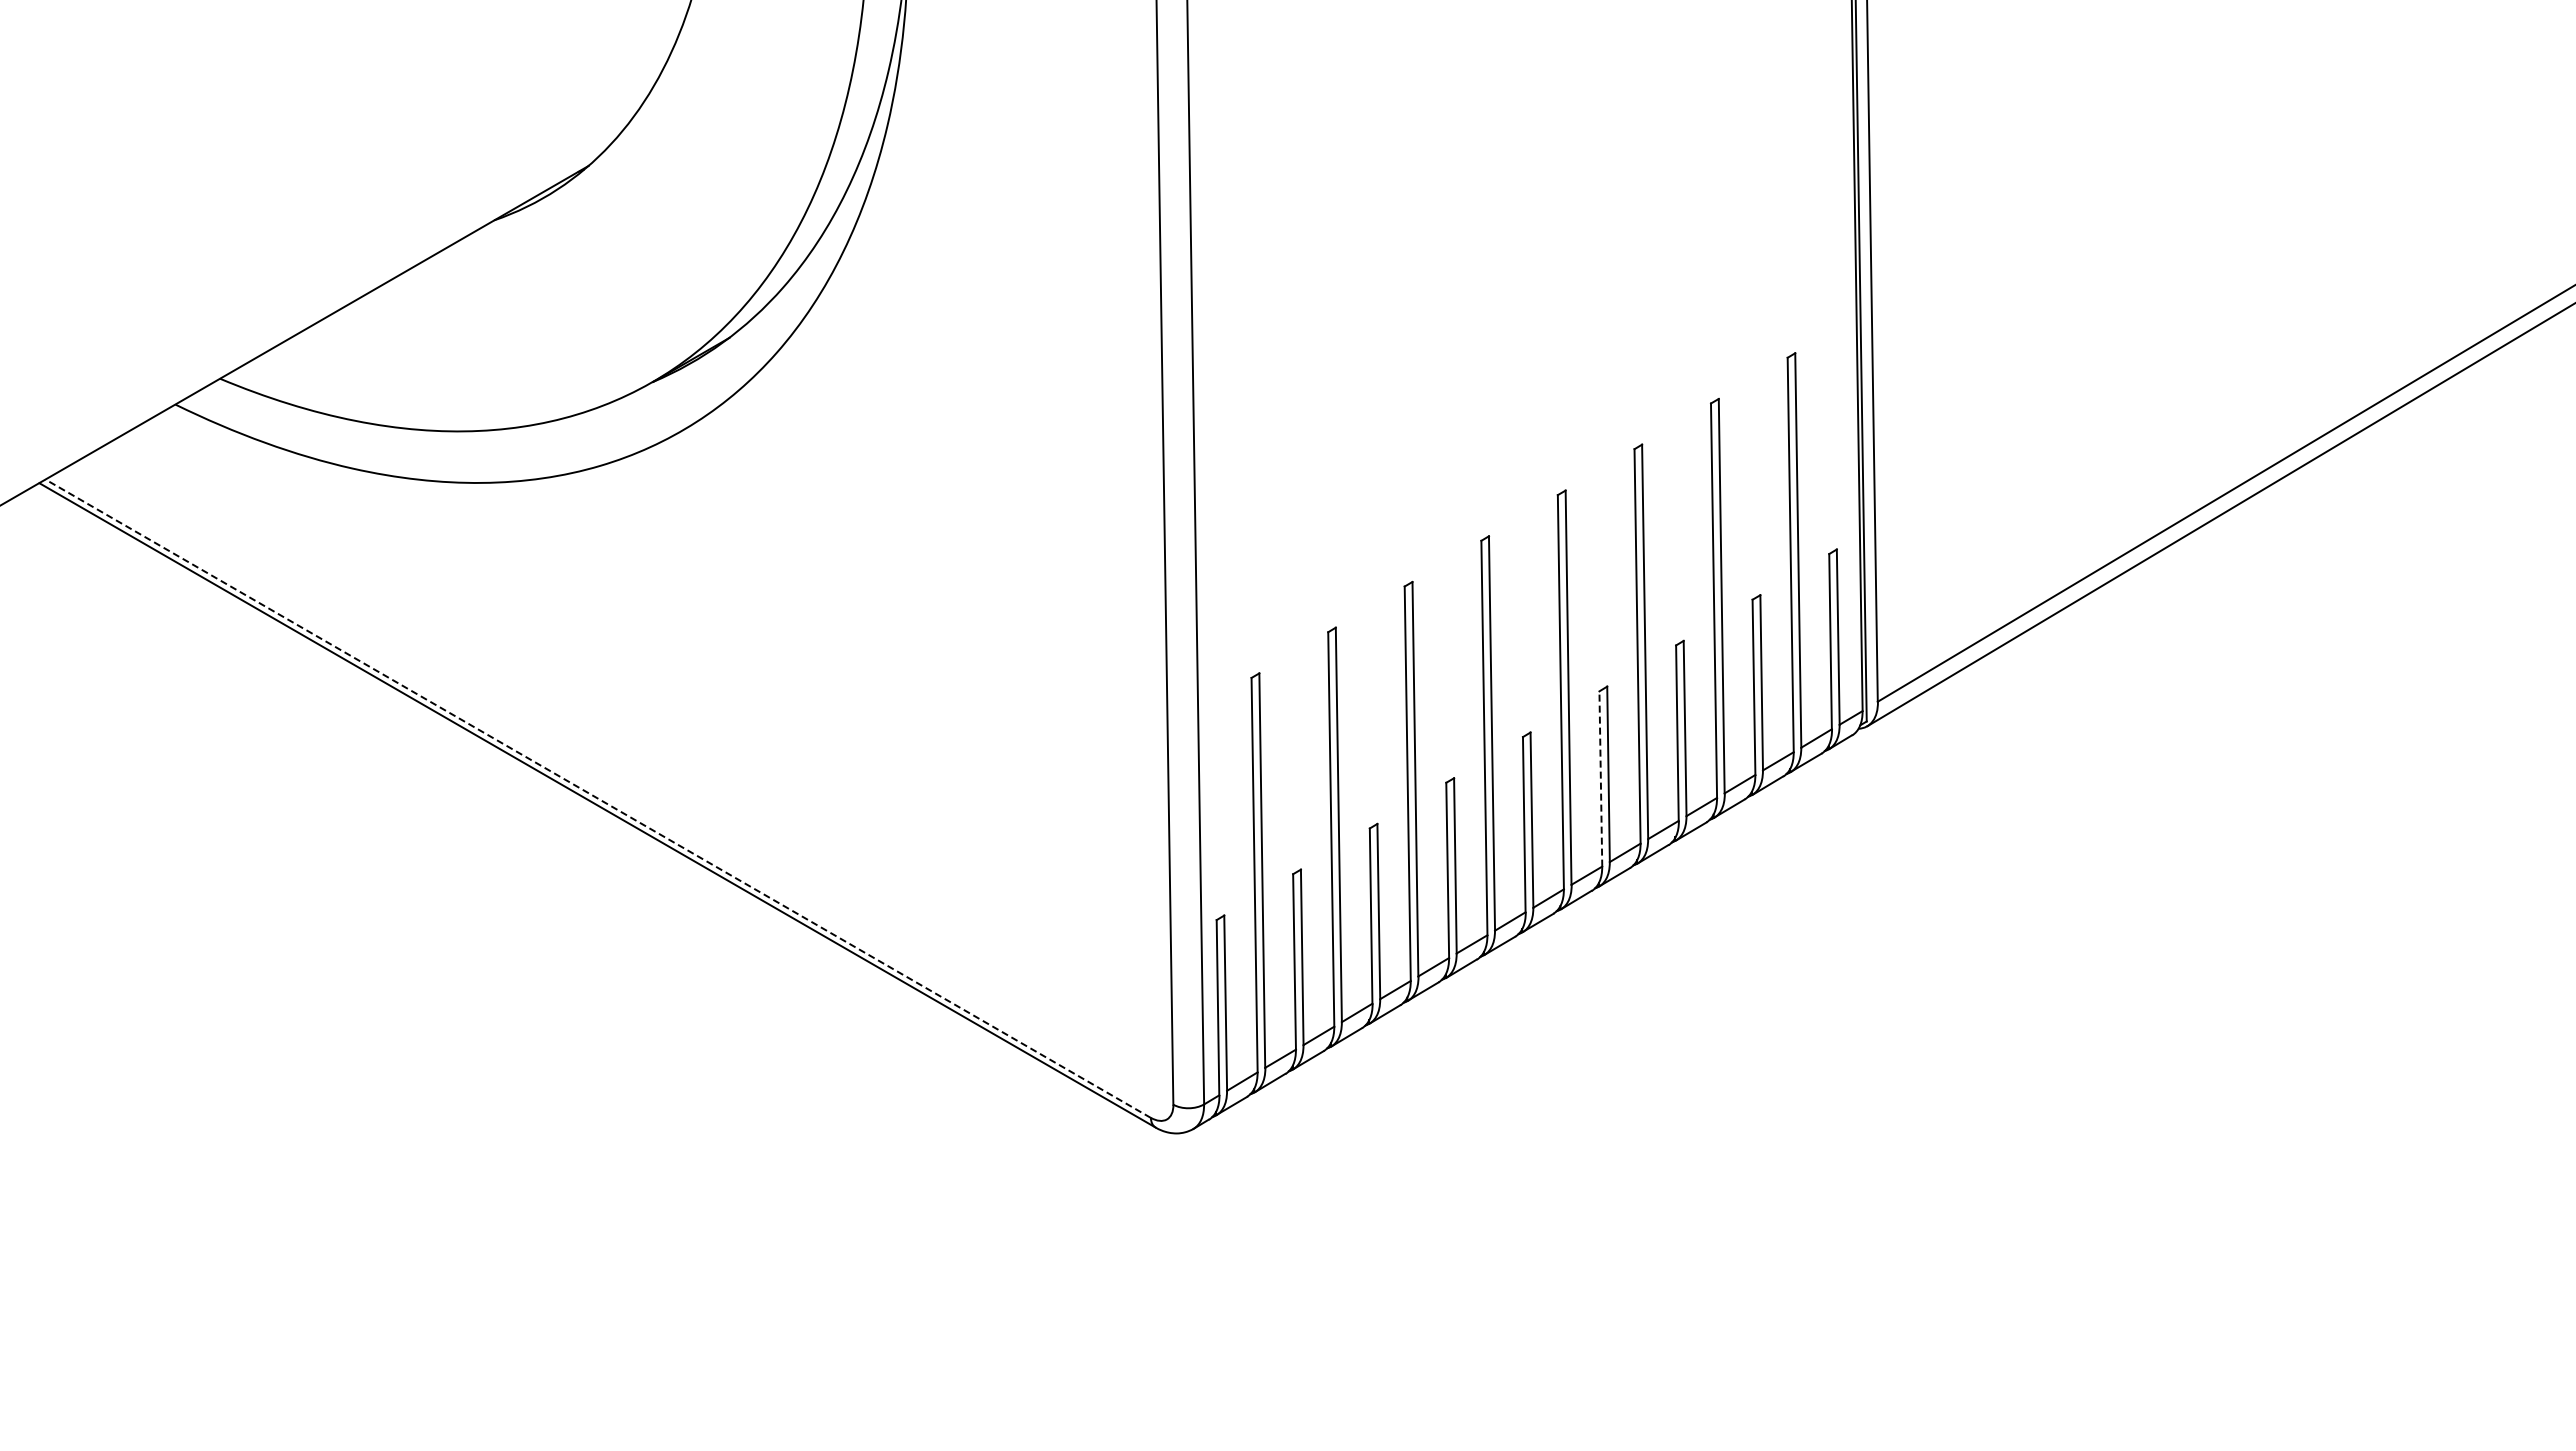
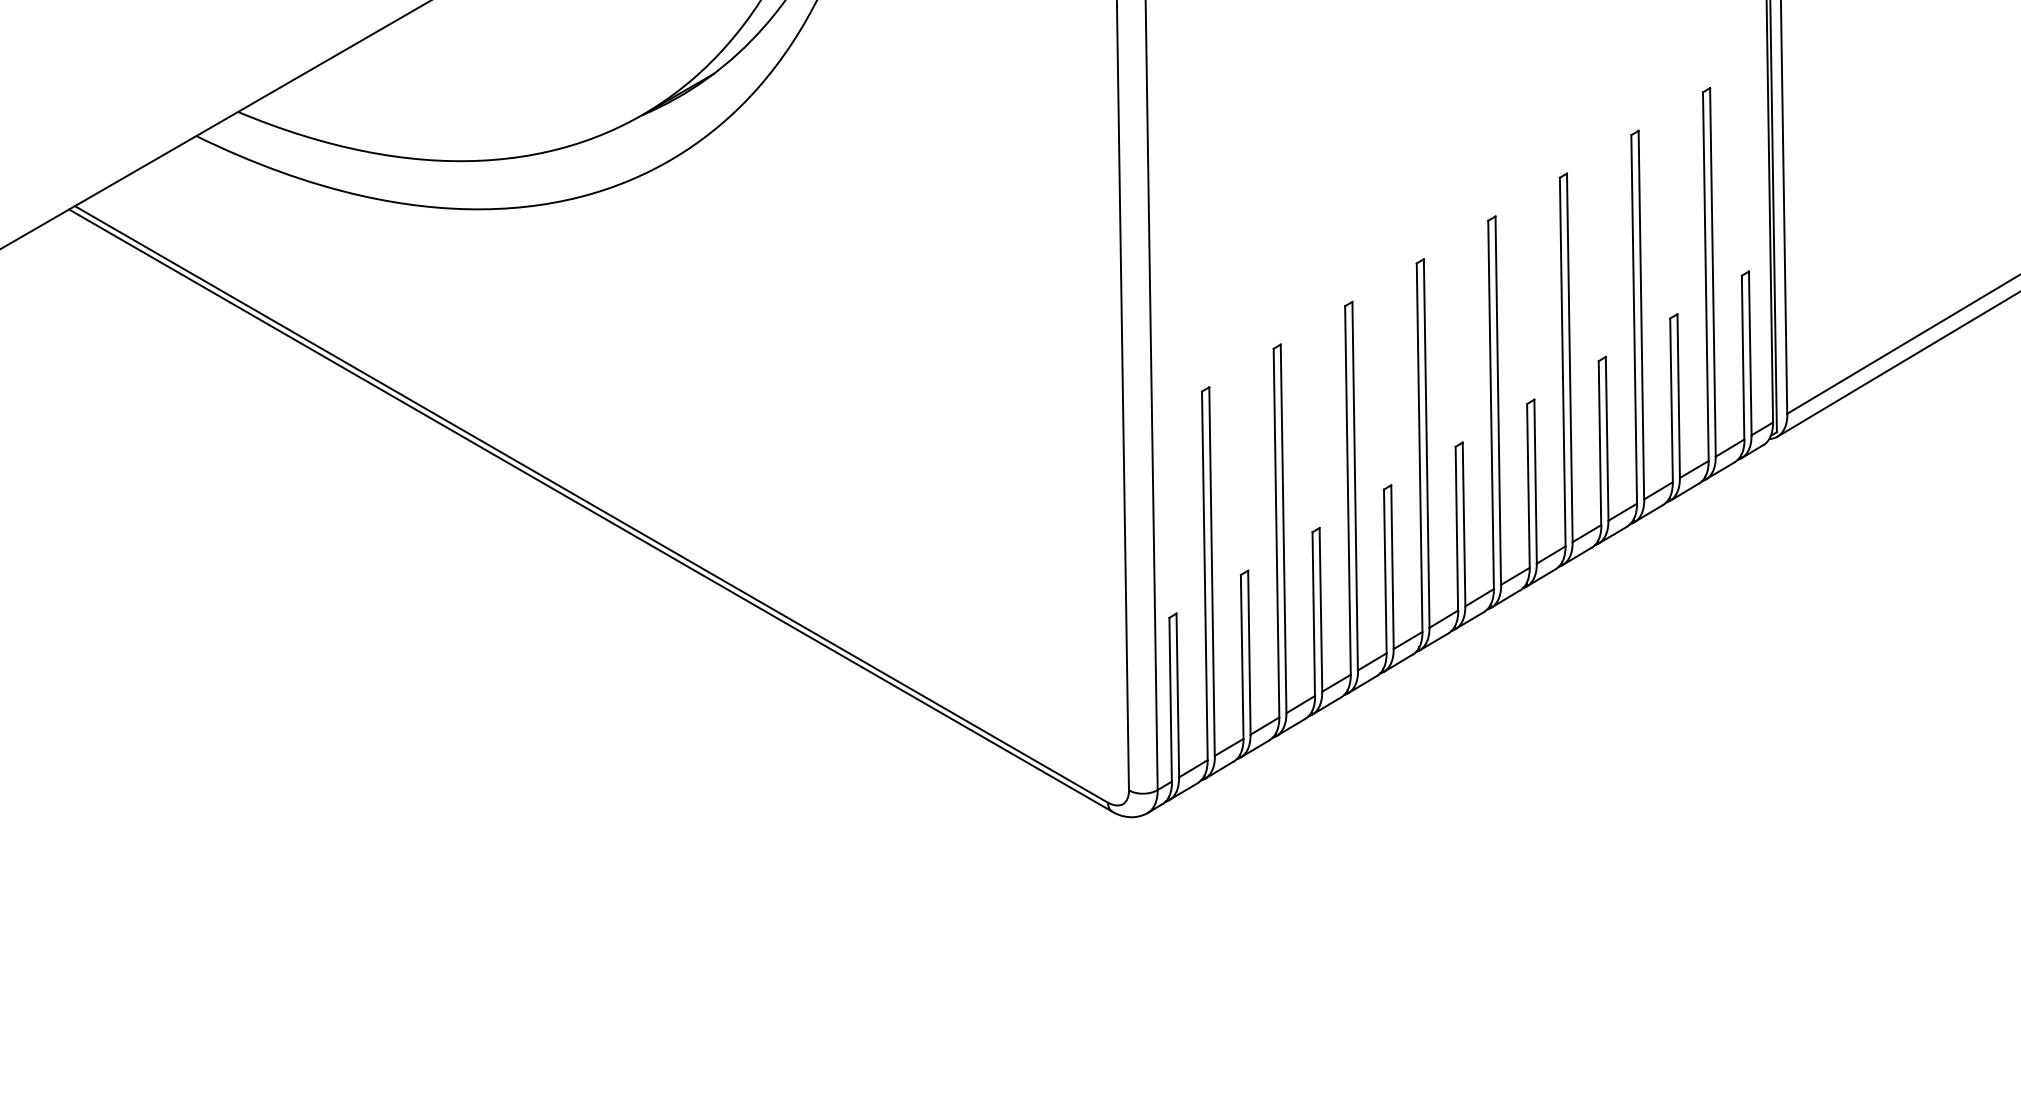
line: (1600, 778) -> (1528, 485), dashed -> solid
line: (597, 798) -> (590, 504), dashed -> solid

